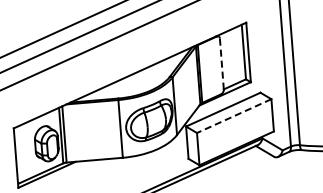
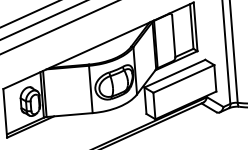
line: (221, 64) -> (173, 36), dashed -> solid
line: (234, 116) -> (184, 79), dashed -> solid

